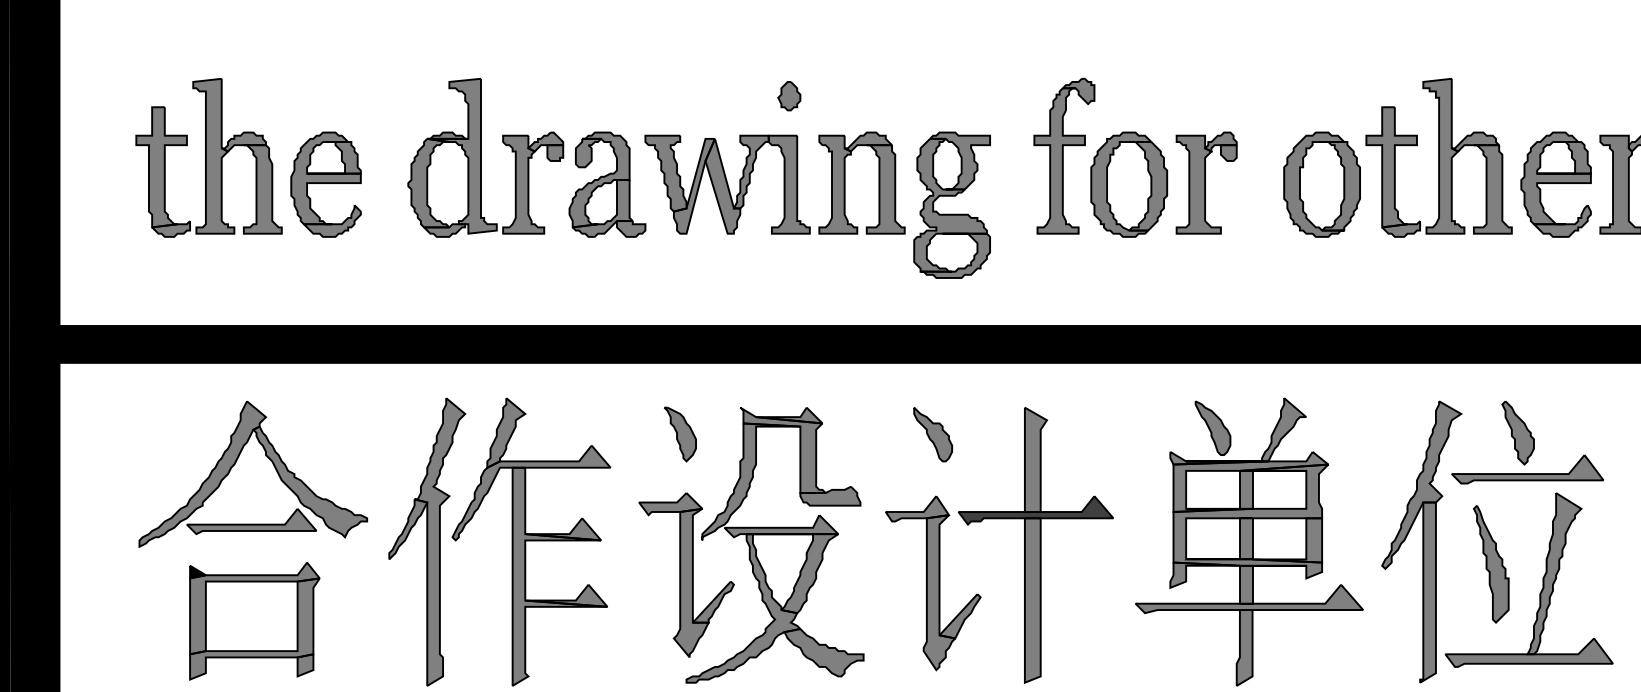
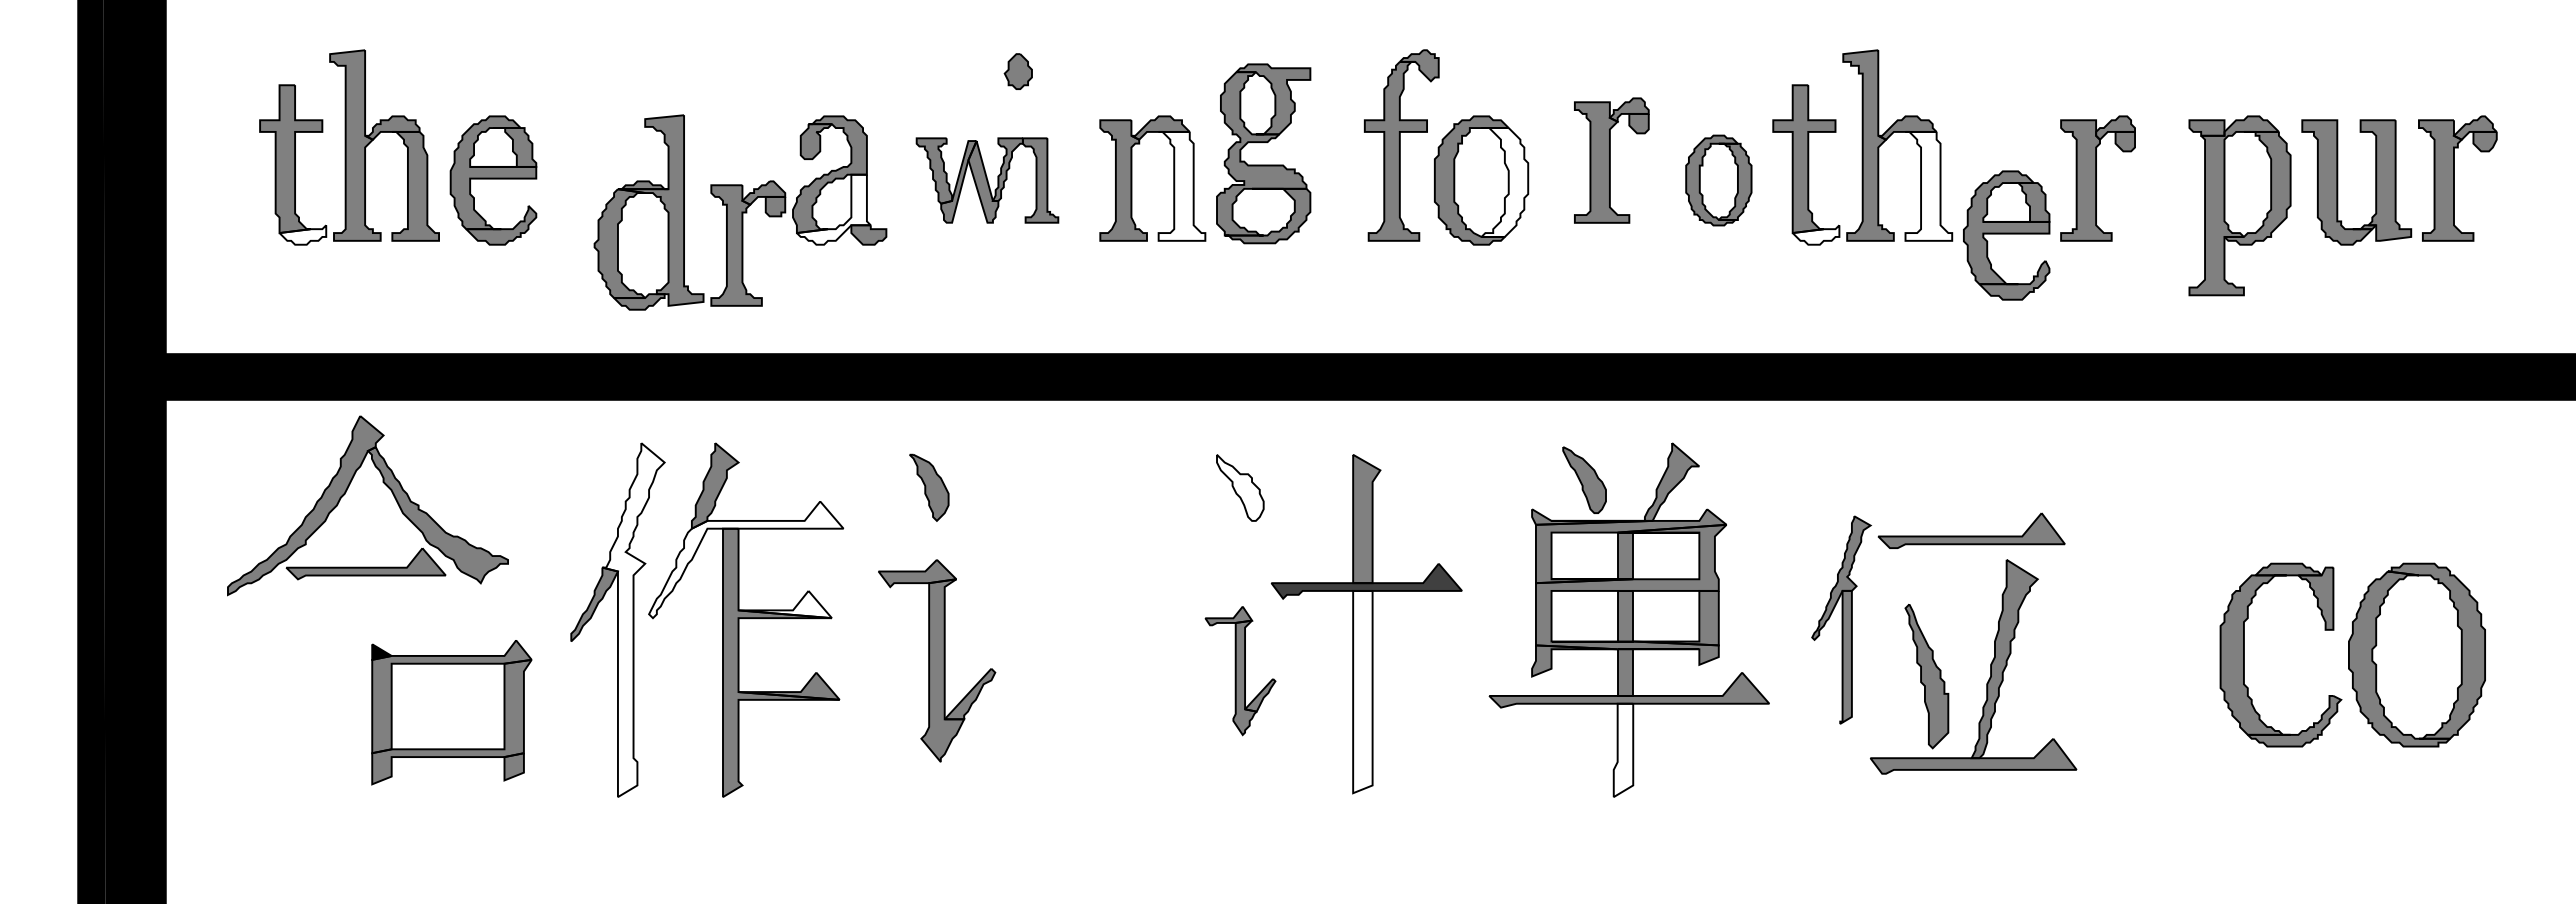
part: (788, 96) -> (1017, 71), moved
part: (485, 157) -> (689, 212), moved
part: (1206, 183) -> (1611, 160), moved
part: (727, 184) -> (987, 180), size x0.7
part: (1321, 184) -> (1718, 180), size x0.7
part: (1555, 184) -> (2006, 235), moved
fill: (1147, 186) -> (1504, 182), removed
fill: (885, 188) -> (1181, 185), removed
fill: (1492, 188) -> (1928, 185), removed
part: (952, 196) -> (1263, 143), moved
fill: (602, 208) -> (833, 209), removed
fill: (170, 228) -> (302, 234), removed
fill: (1400, 228) -> (1815, 234), removed
part: (1517, 432) -> (1959, 485), removed
fill: (933, 434) -> (1240, 487), removed
part: (235, 465) -> (345, 494), moved
fill: (531, 492) -> (746, 559), removed
fill: (562, 529) -> (784, 604), removed
part: (1421, 541) -> (1841, 619), size x0.6
fill: (439, 542) -> (633, 620), removed
part: (774, 545) -> (1045, 624), removed
part: (1490, 564) -> (1926, 676), moved
part: (933, 582) -> (1240, 670), size x0.6
fill: (1032, 600) -> (1362, 691), removed
part: (254, 621) -> (451, 712), moved
fill: (1244, 648) -> (1623, 750), removed

